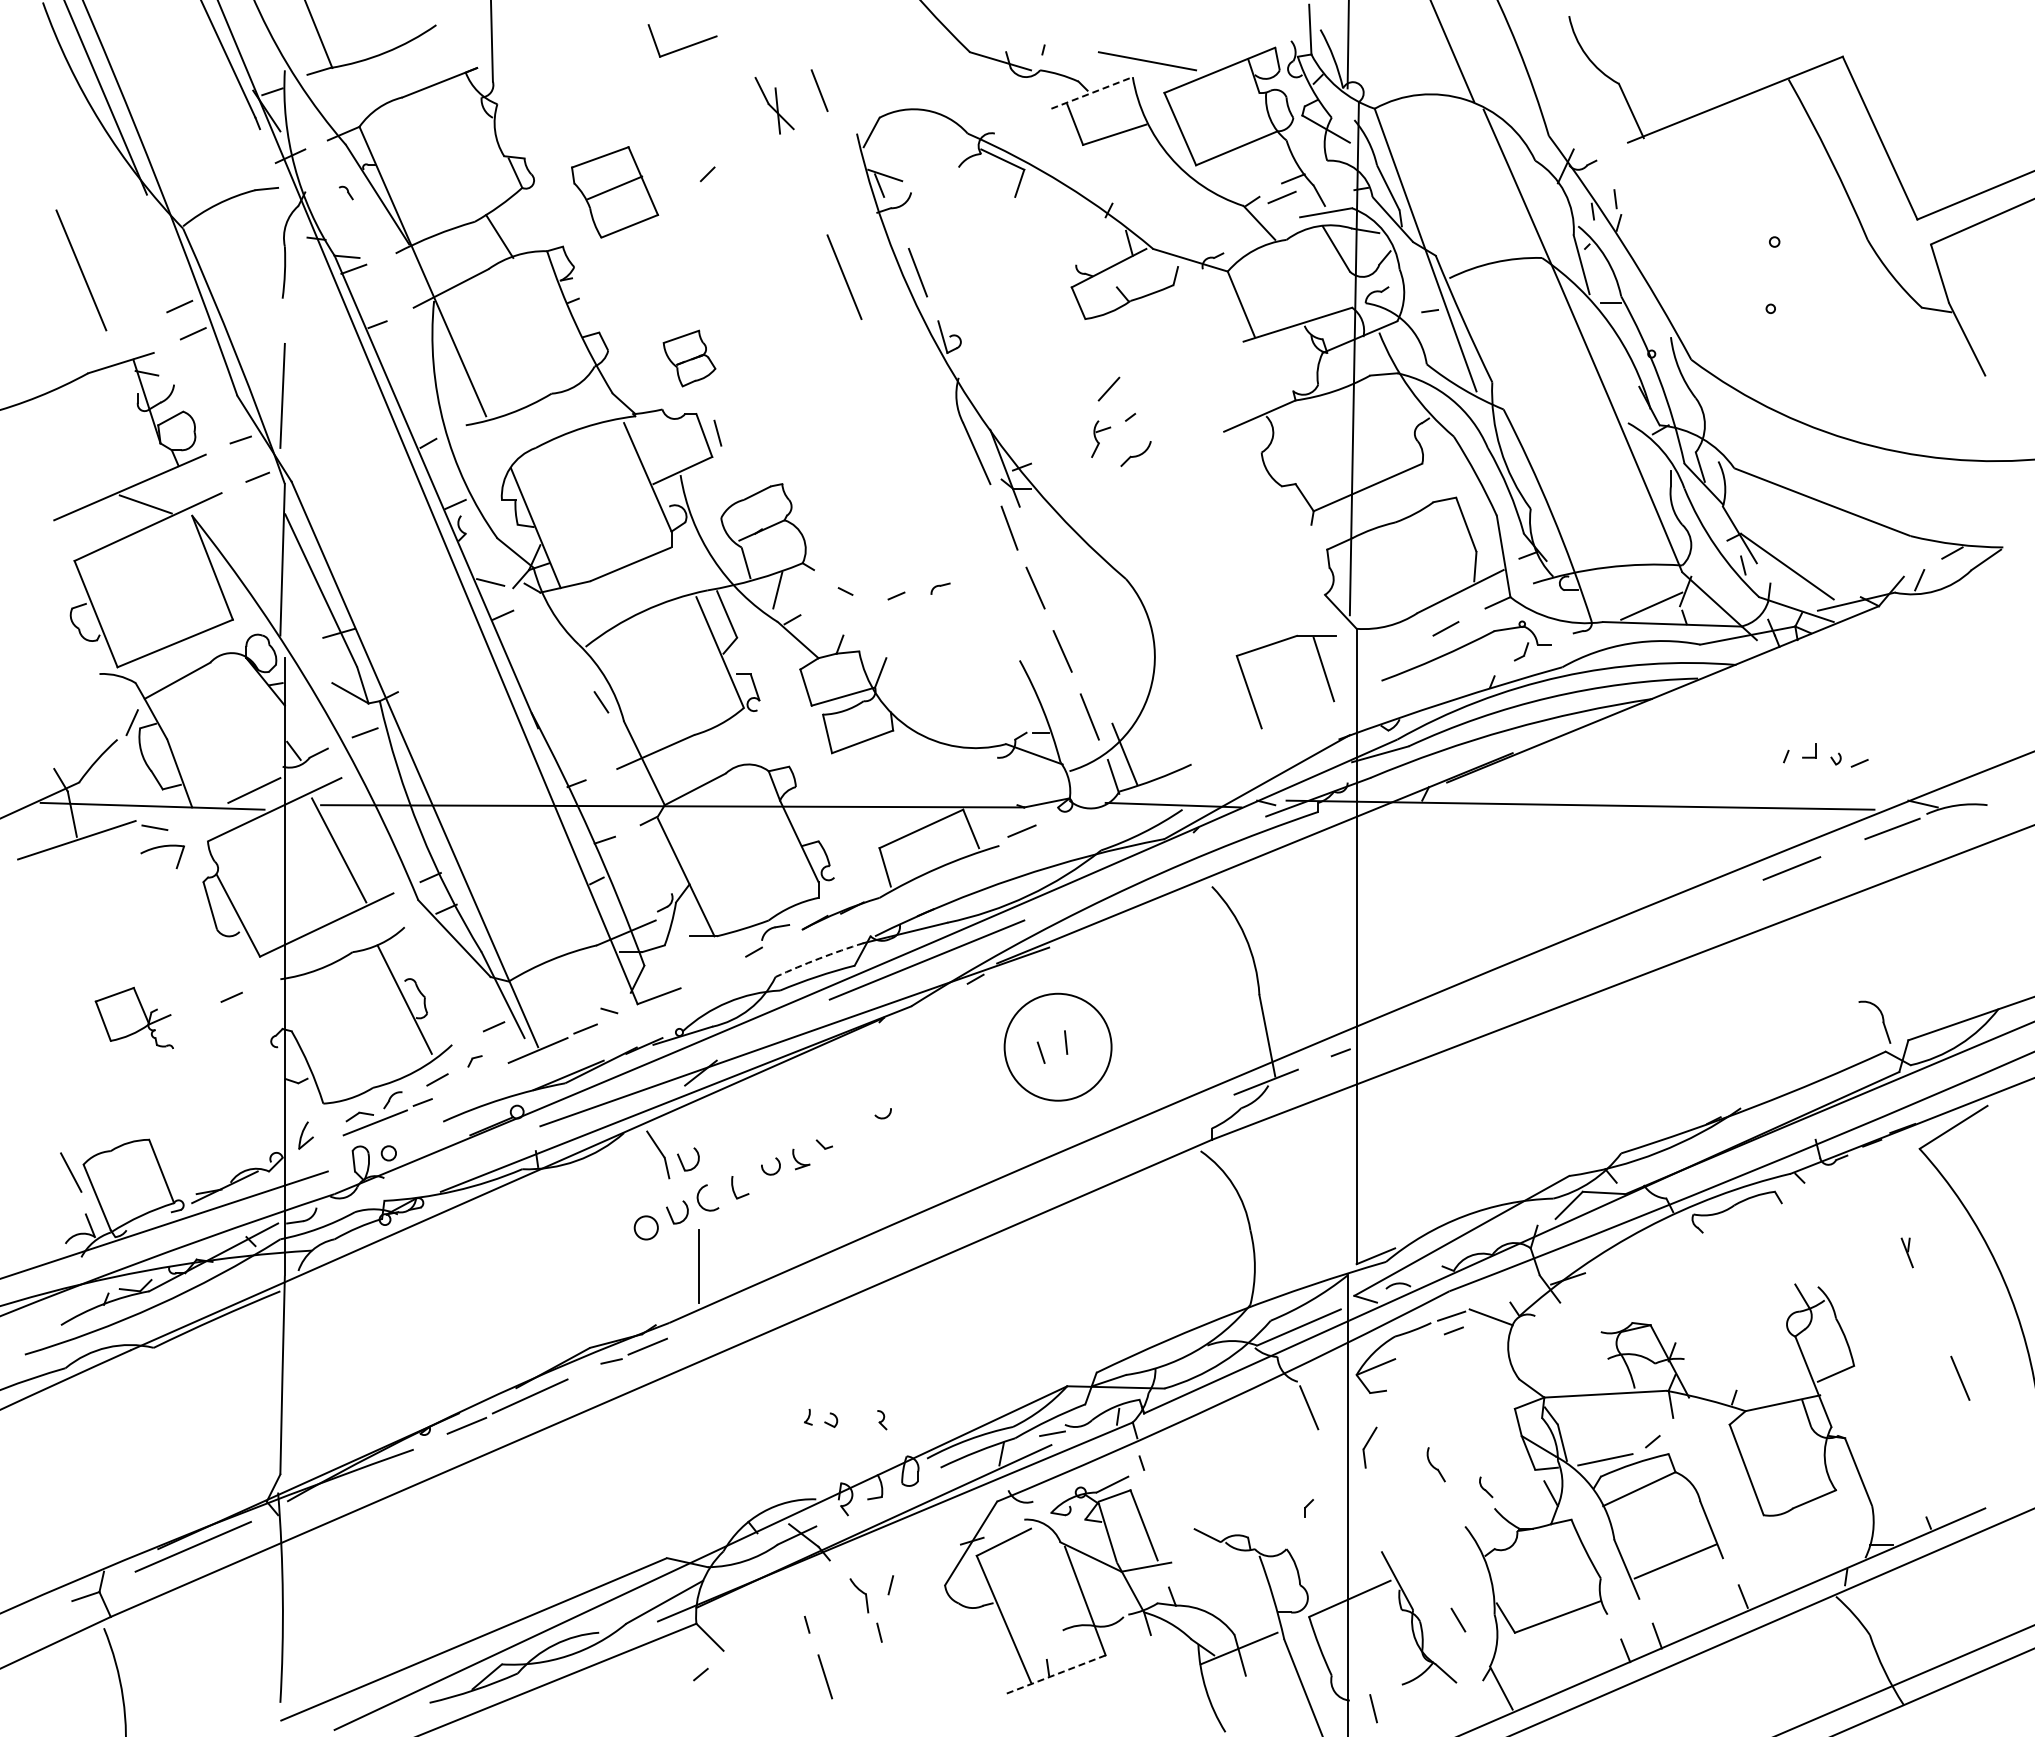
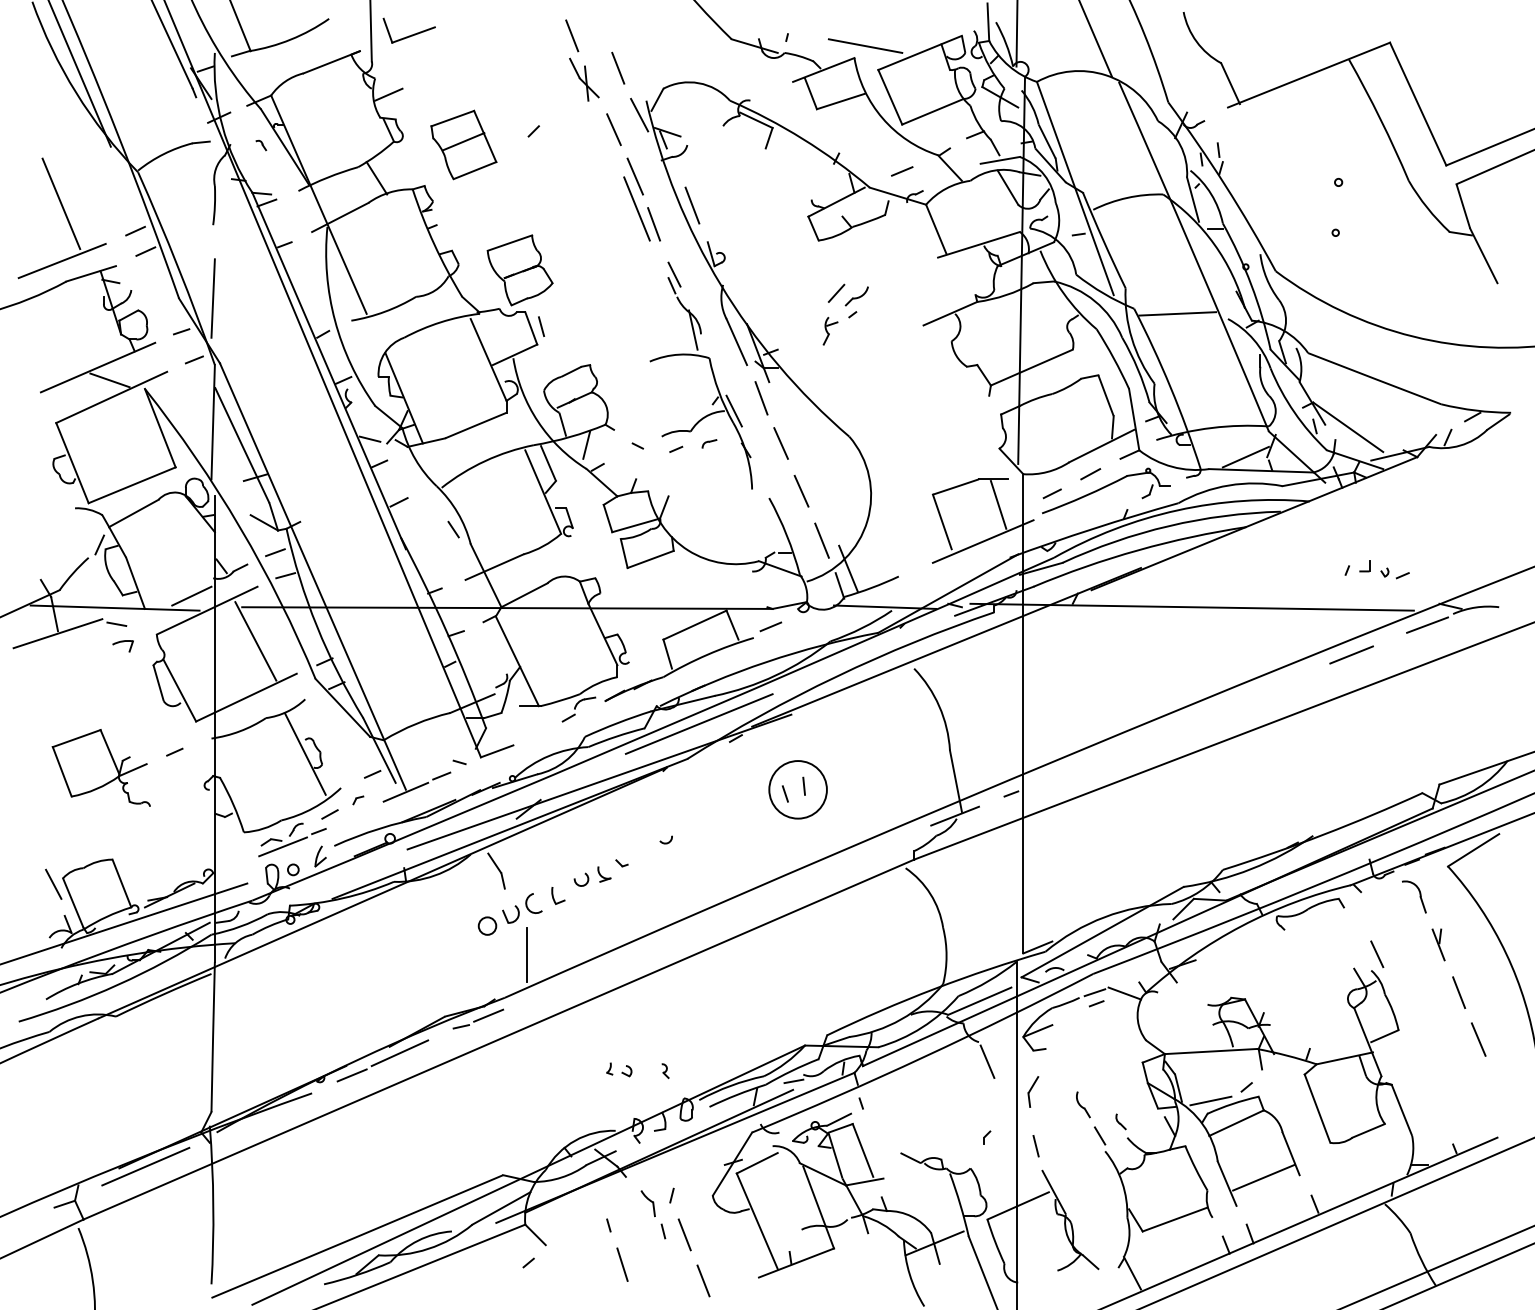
part: (685, 46) -> (411, 34), moved
line: (758, 47) -> (572, 35), added
line: (1092, 92) -> (824, 69), dashed -> solid
line: (515, 125) -> (388, 94), added
line: (847, 152) -> (639, 114), added
line: (813, 171) -> (613, 129), added
line: (1281, 197) -> (901, 171), moved
line: (842, 233) -> (635, 176), added
line: (867, 297) -> (654, 224), added
line: (82, 345) -> (62, 260), added
part: (689, 358) -> (520, 270), size x1.67
line: (1561, 416) -> (1177, 314), added
part: (1135, 453) -> (856, 295), moved
part: (943, 493) -> (711, 372), added
line: (1394, 654) -> (1051, 493), added
line: (528, 665) -> (398, 501), added
line: (1303, 717) -> (983, 541), added
line: (378, 762) -> (285, 575), added
part: (163, 856) -> (123, 645), size x0.62
arc: (819, 958) -> (618, 722), dashed -> solid
part: (134, 1017) -> (101, 767), size x1.67
part: (1882, 1021) -> (1419, 896), moved
circle: (1057, 1047) -> (797, 790), size x0.71
part: (305, 1135) -> (320, 856), moved
part: (682, 1162) -> (514, 876), removed
part: (1907, 1252) -> (1438, 944), size x1.43
line: (1825, 1265) -> (1376, 954), added
line: (1934, 1315) -> (1459, 992), added
line: (1458, 1619) -> (1100, 1135), moved
line: (907, 1636) -> (684, 1234), added
line: (1055, 1674) -> (796, 1262), dashed -> solid
line: (932, 1697) -> (703, 1280), added
line: (1373, 1708) -> (1036, 1146), moved

